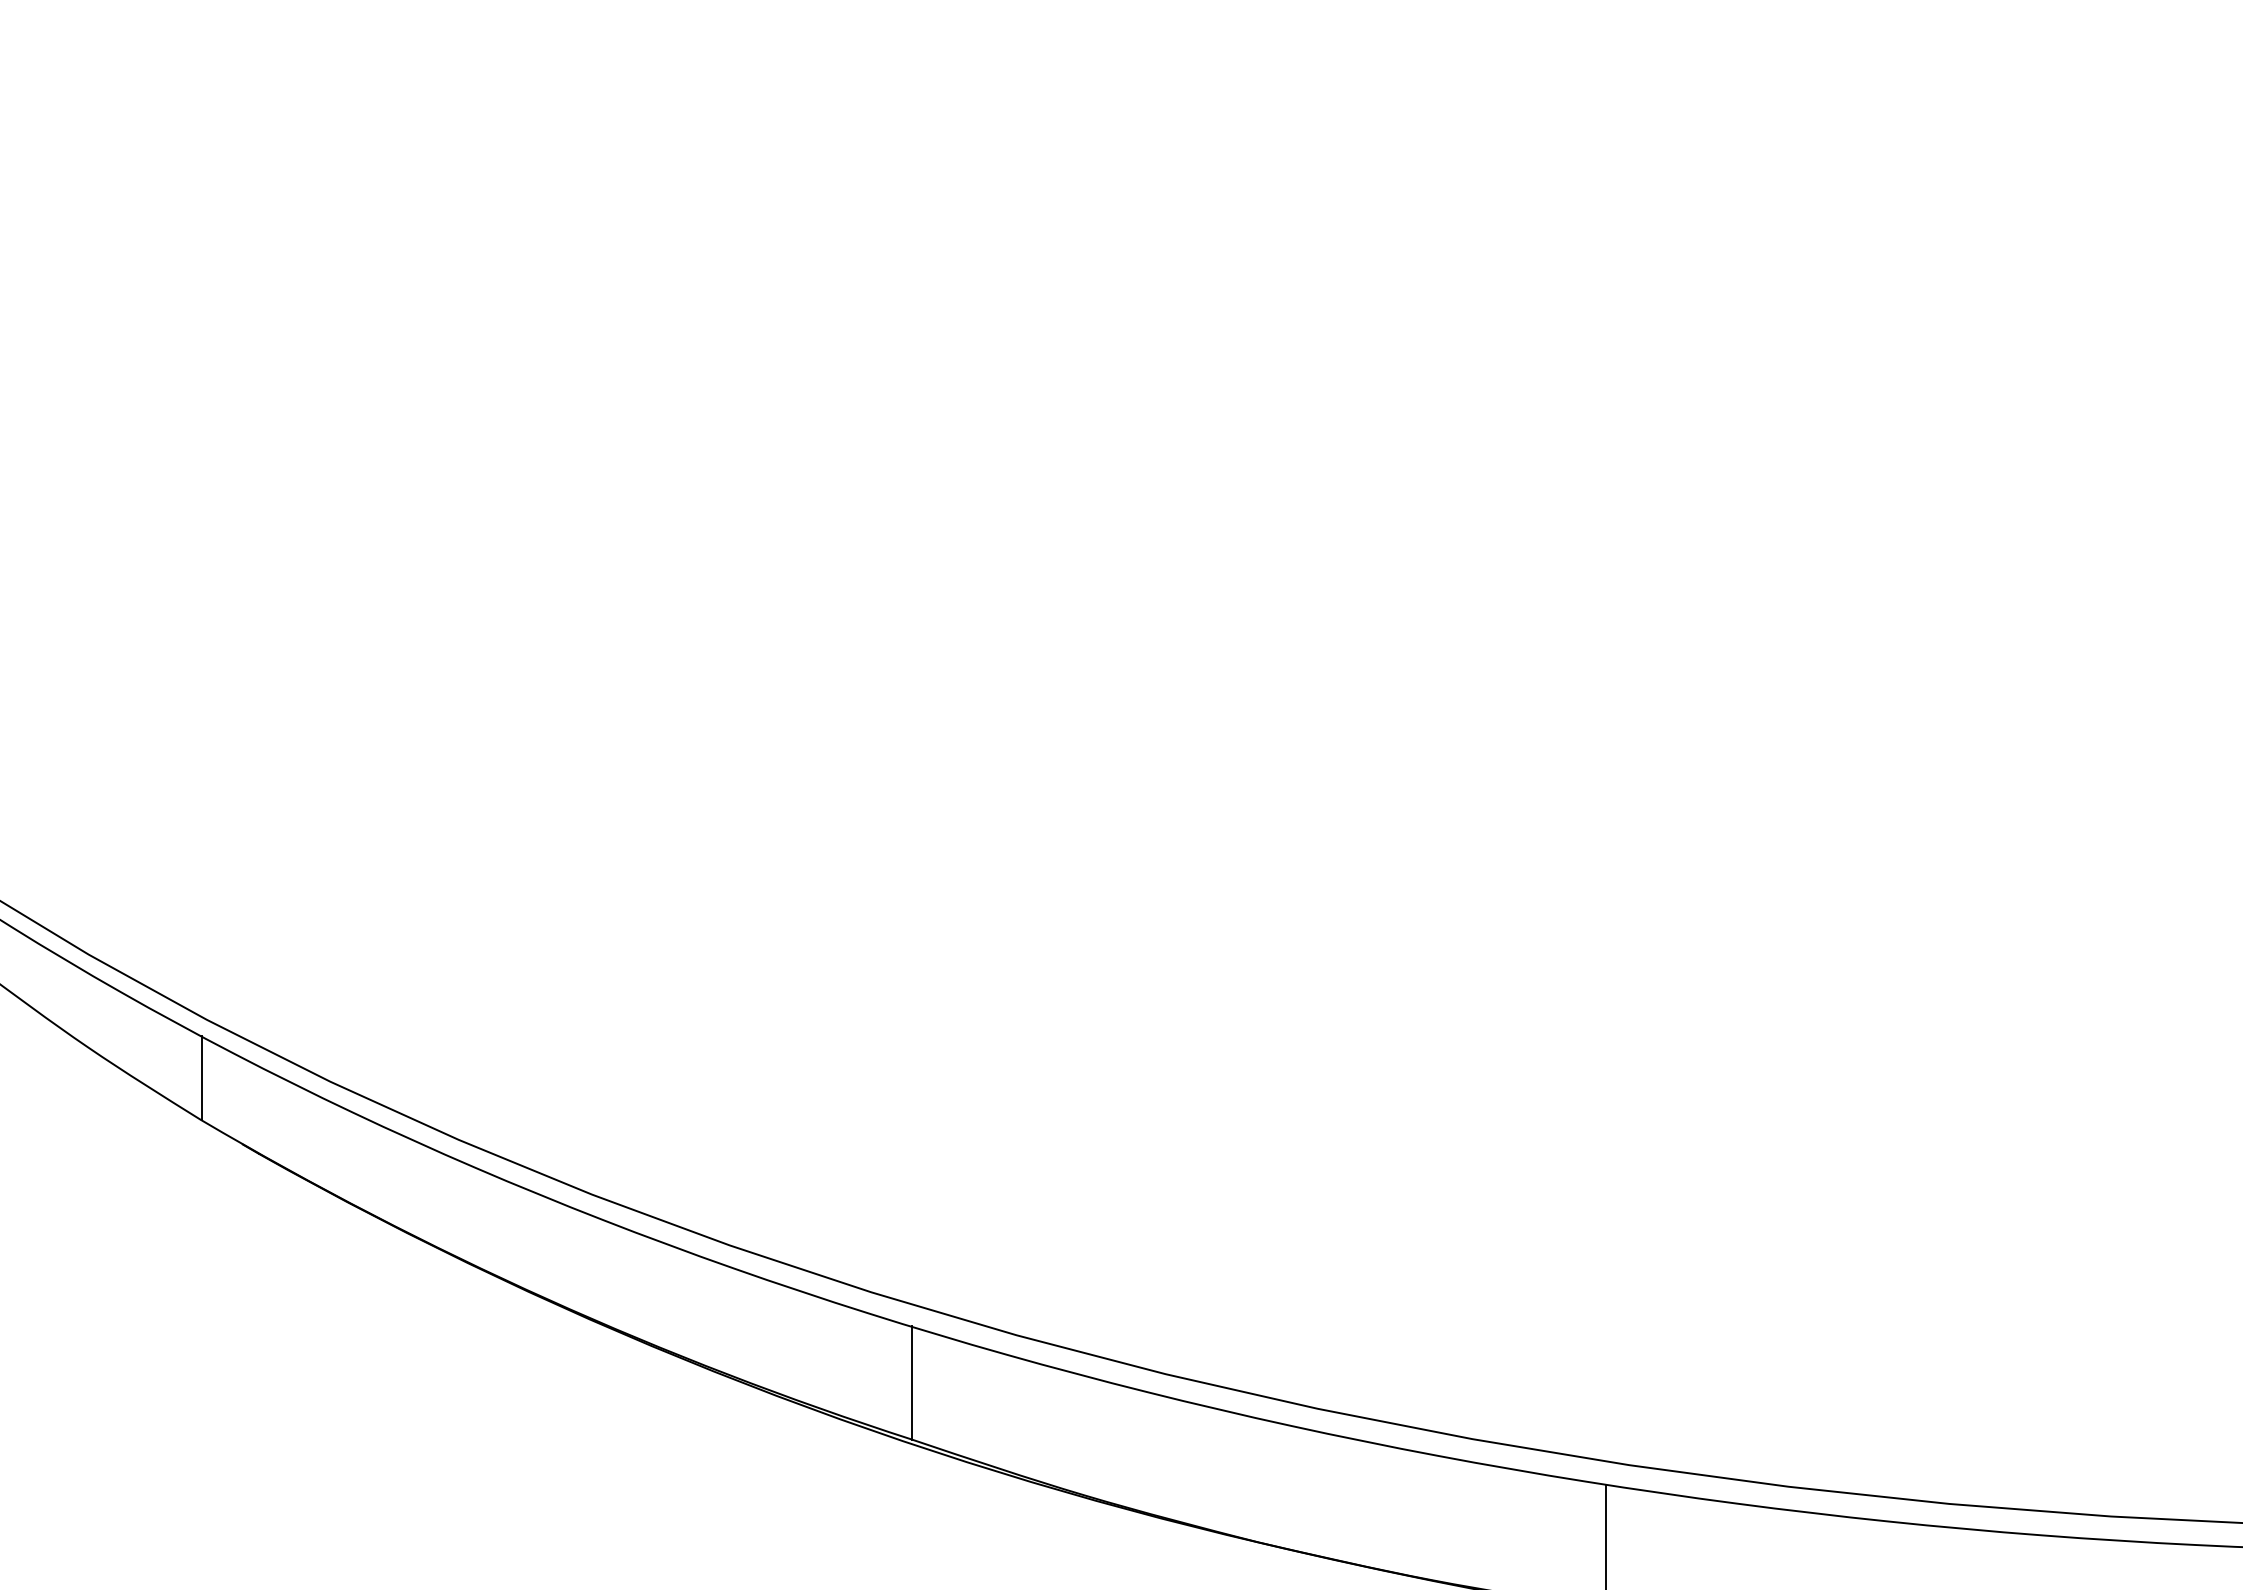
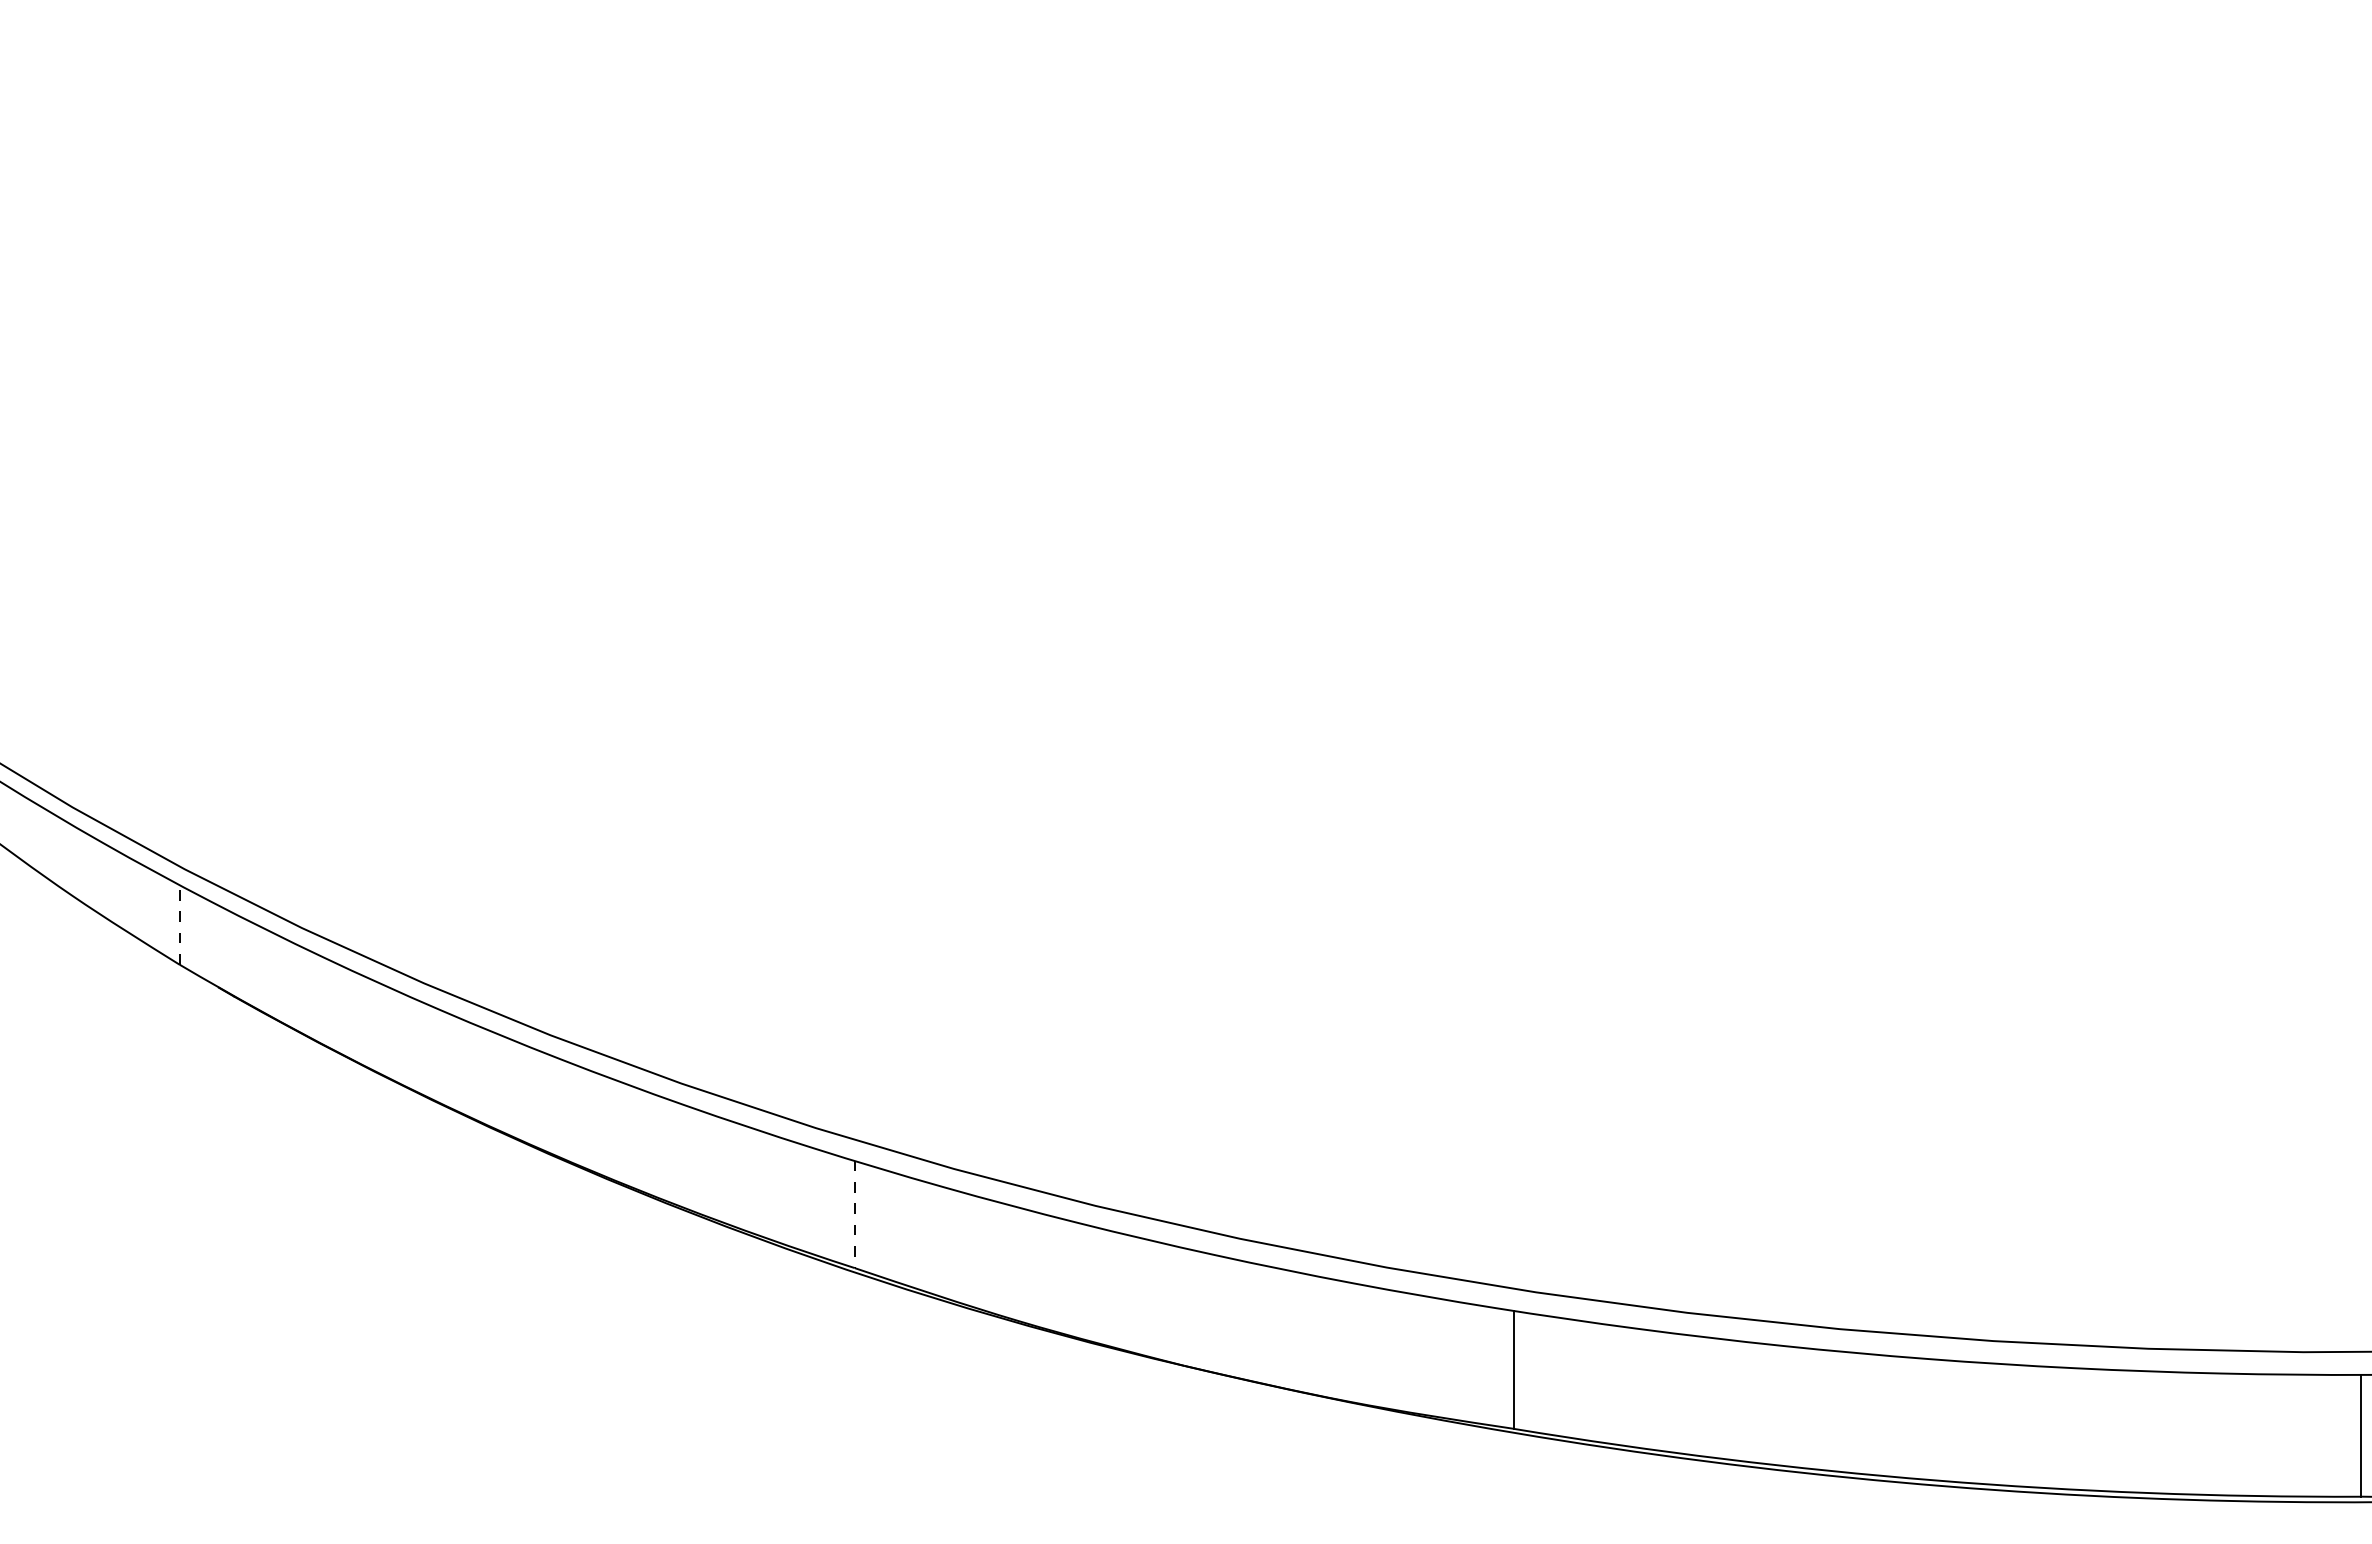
line: (201, 1077) -> (179, 924), solid -> dashed
line: (911, 1383) -> (854, 1214), solid -> dashed

